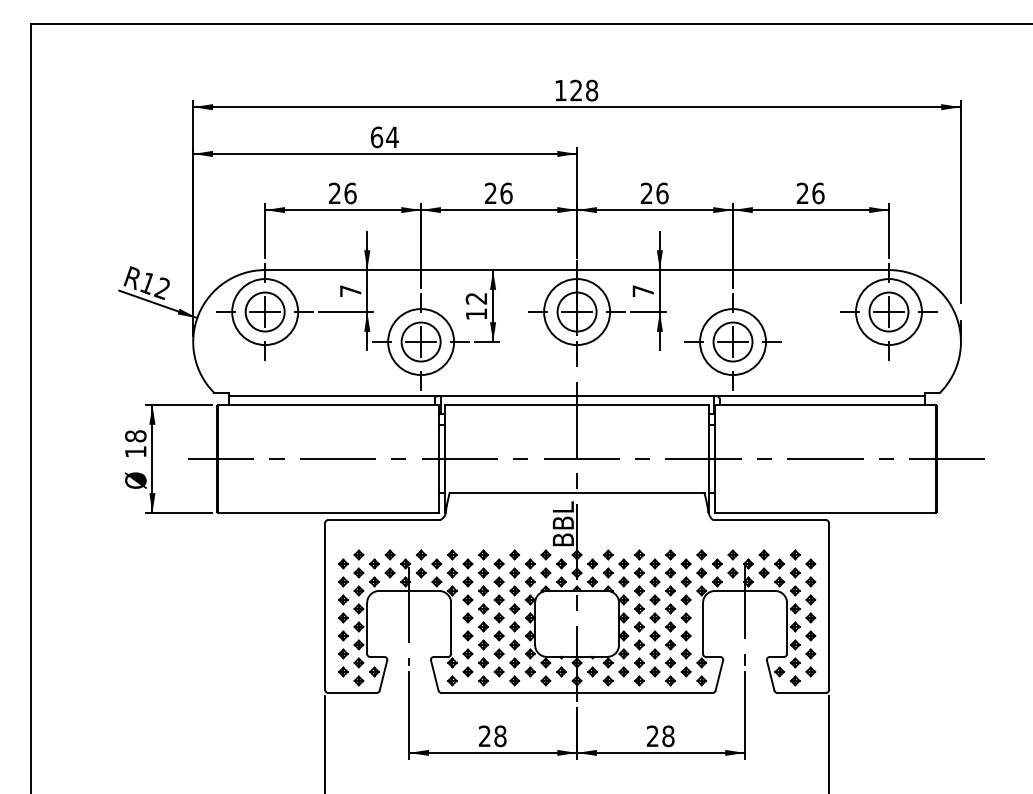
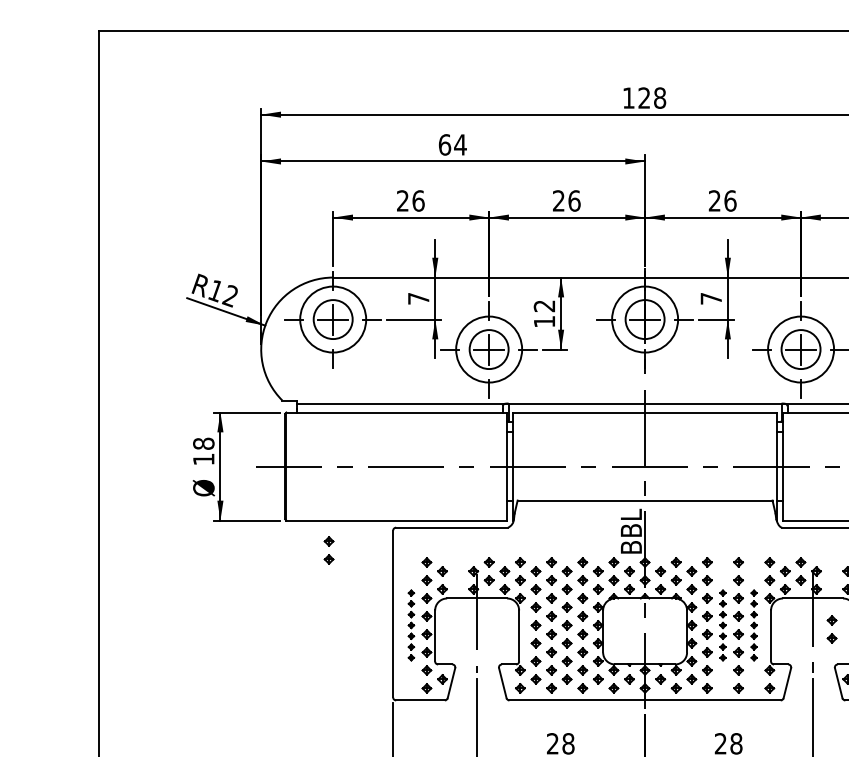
part: (389, 563) -> (328, 550), moved
part: (763, 563) -> (831, 629), moved
part: (343, 617) -> (411, 625), size x0.6
part: (654, 617) -> (722, 625), size x0.6
part: (685, 617) -> (753, 625), size x0.6

